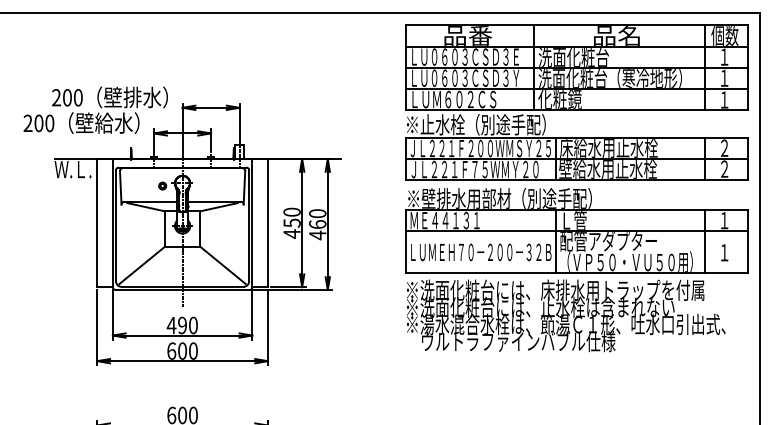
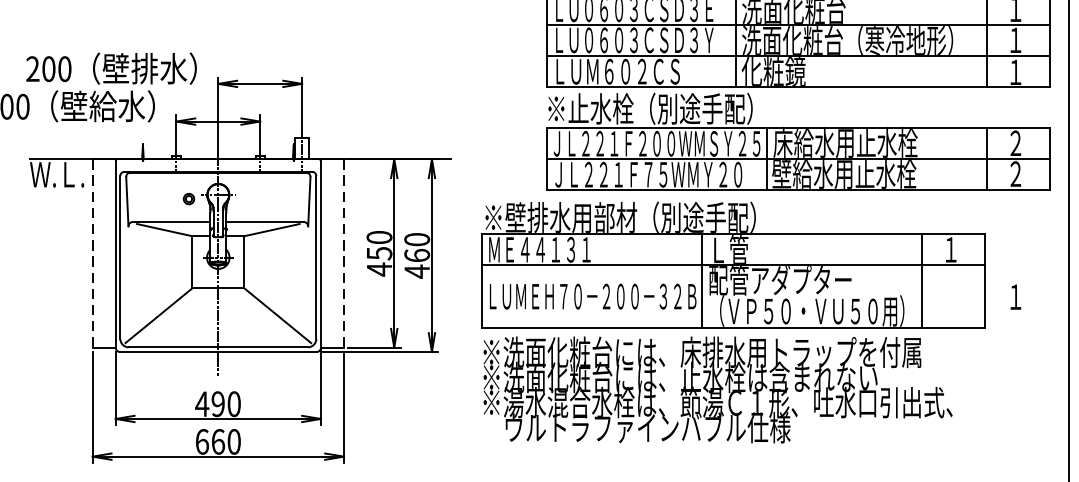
line: (97, 223) -> (93, 254), solid -> dashed
line: (268, 223) -> (344, 254), solid -> dashed
part: (576, 270) -> (733, 323), moved
text: (182, 350) -> (218, 440), 600 -> 660

